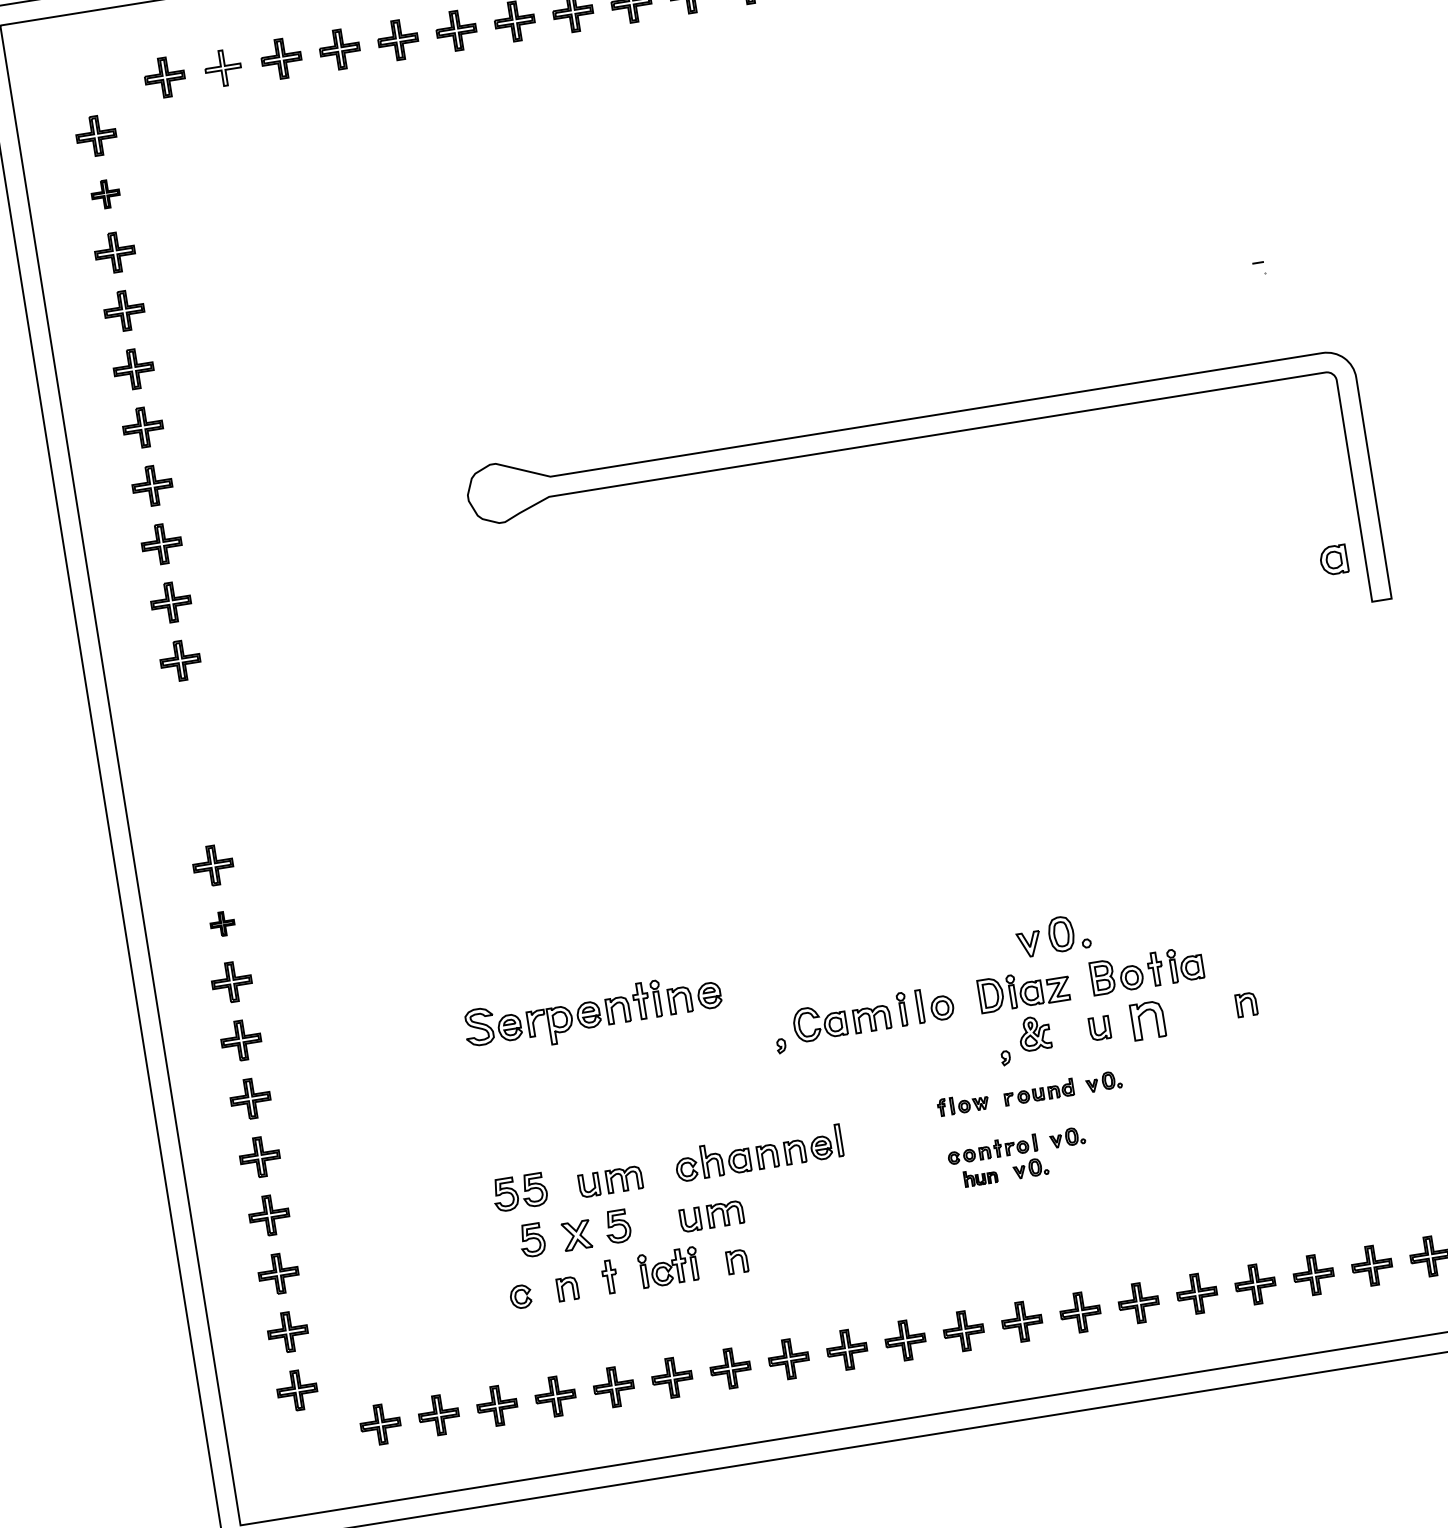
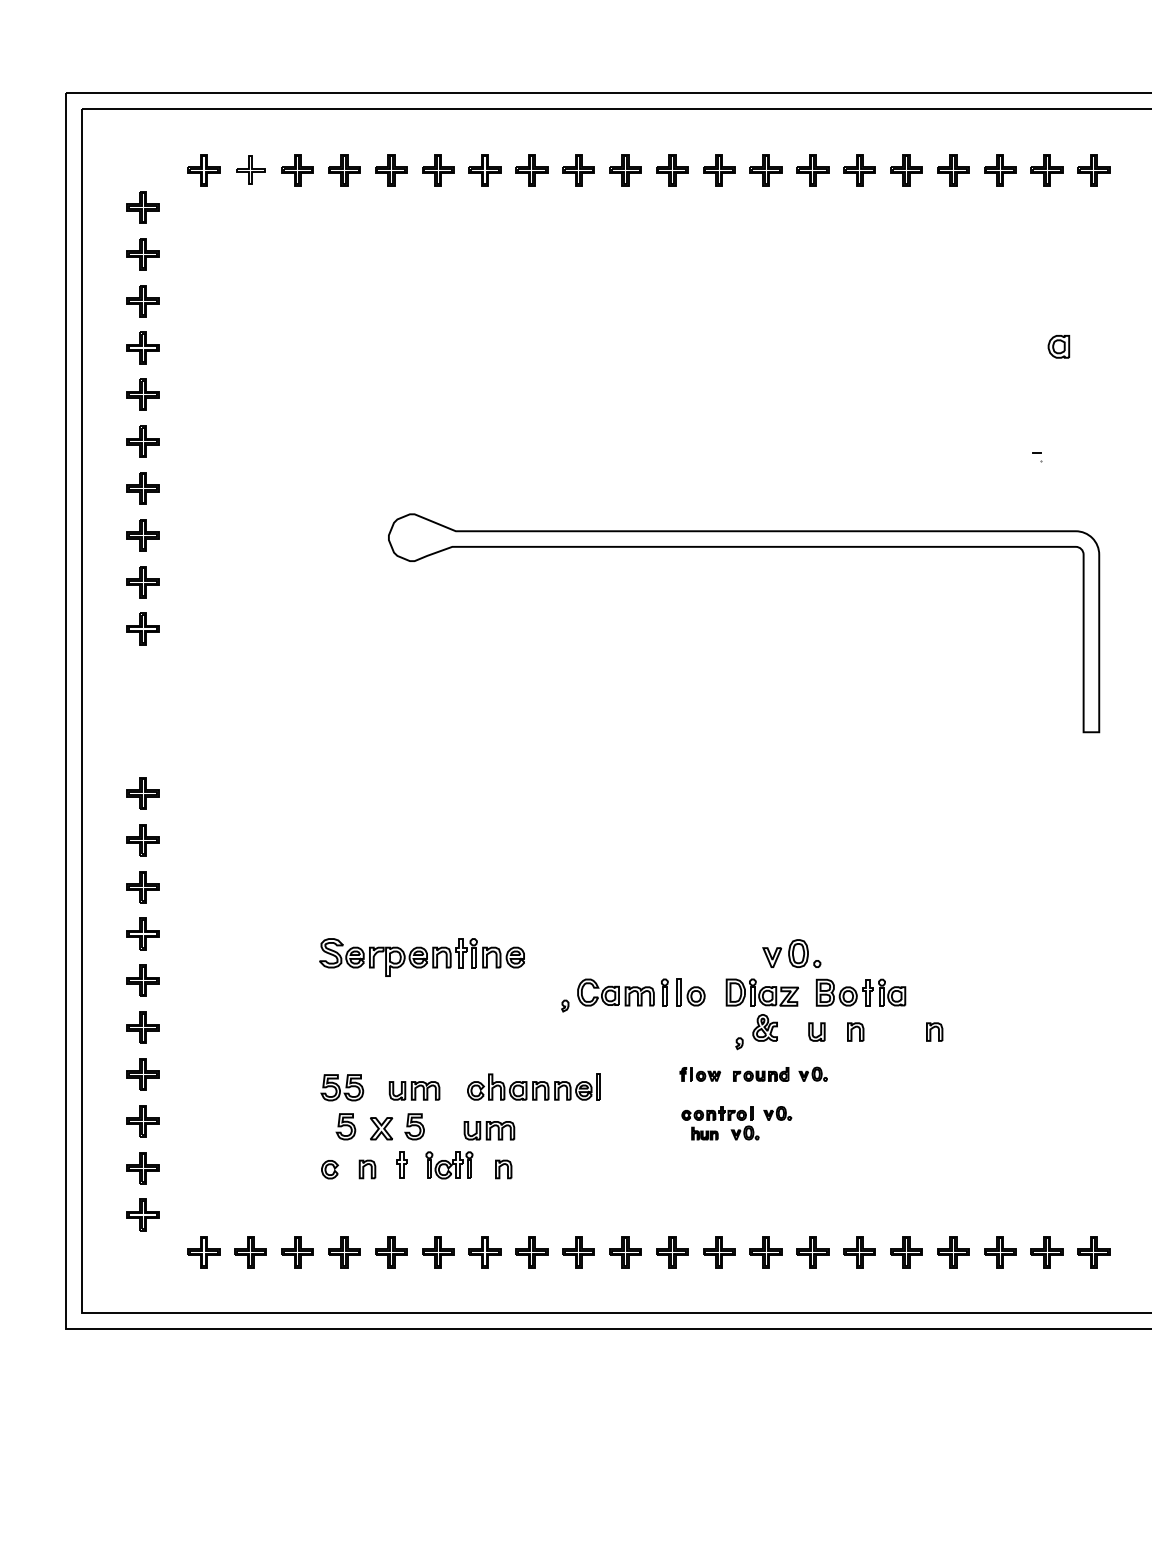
part: (105, 194) -> (142, 254), size x1.43
part: (1333, 559) -> (1058, 346), moved
part: (221, 924) -> (142, 840), size x1.67
part: (1147, 1019) -> (855, 1031), size x0.62

